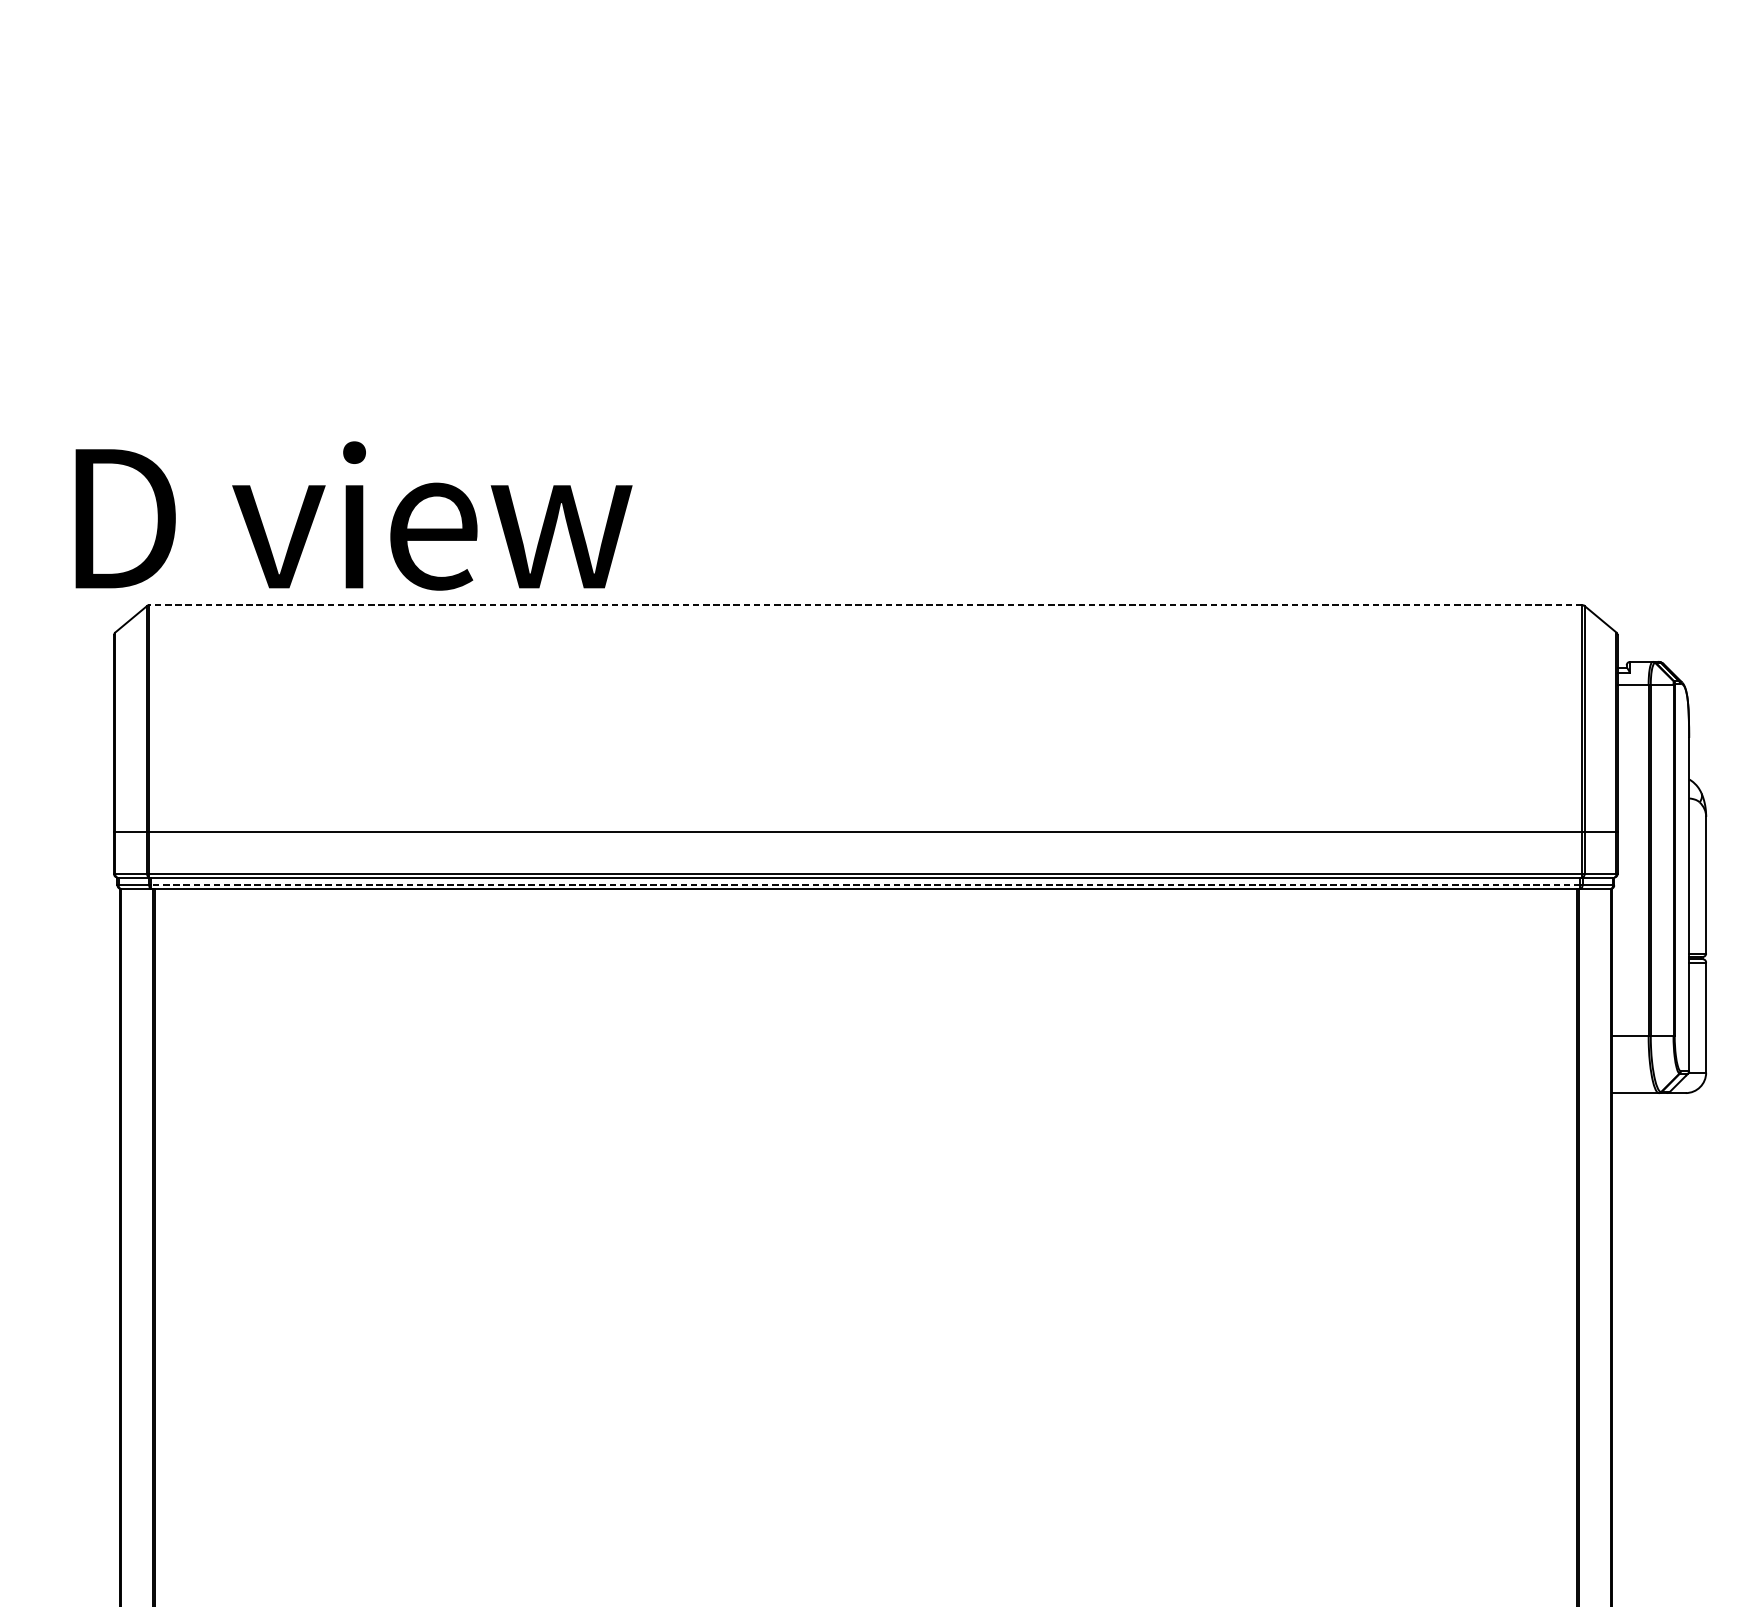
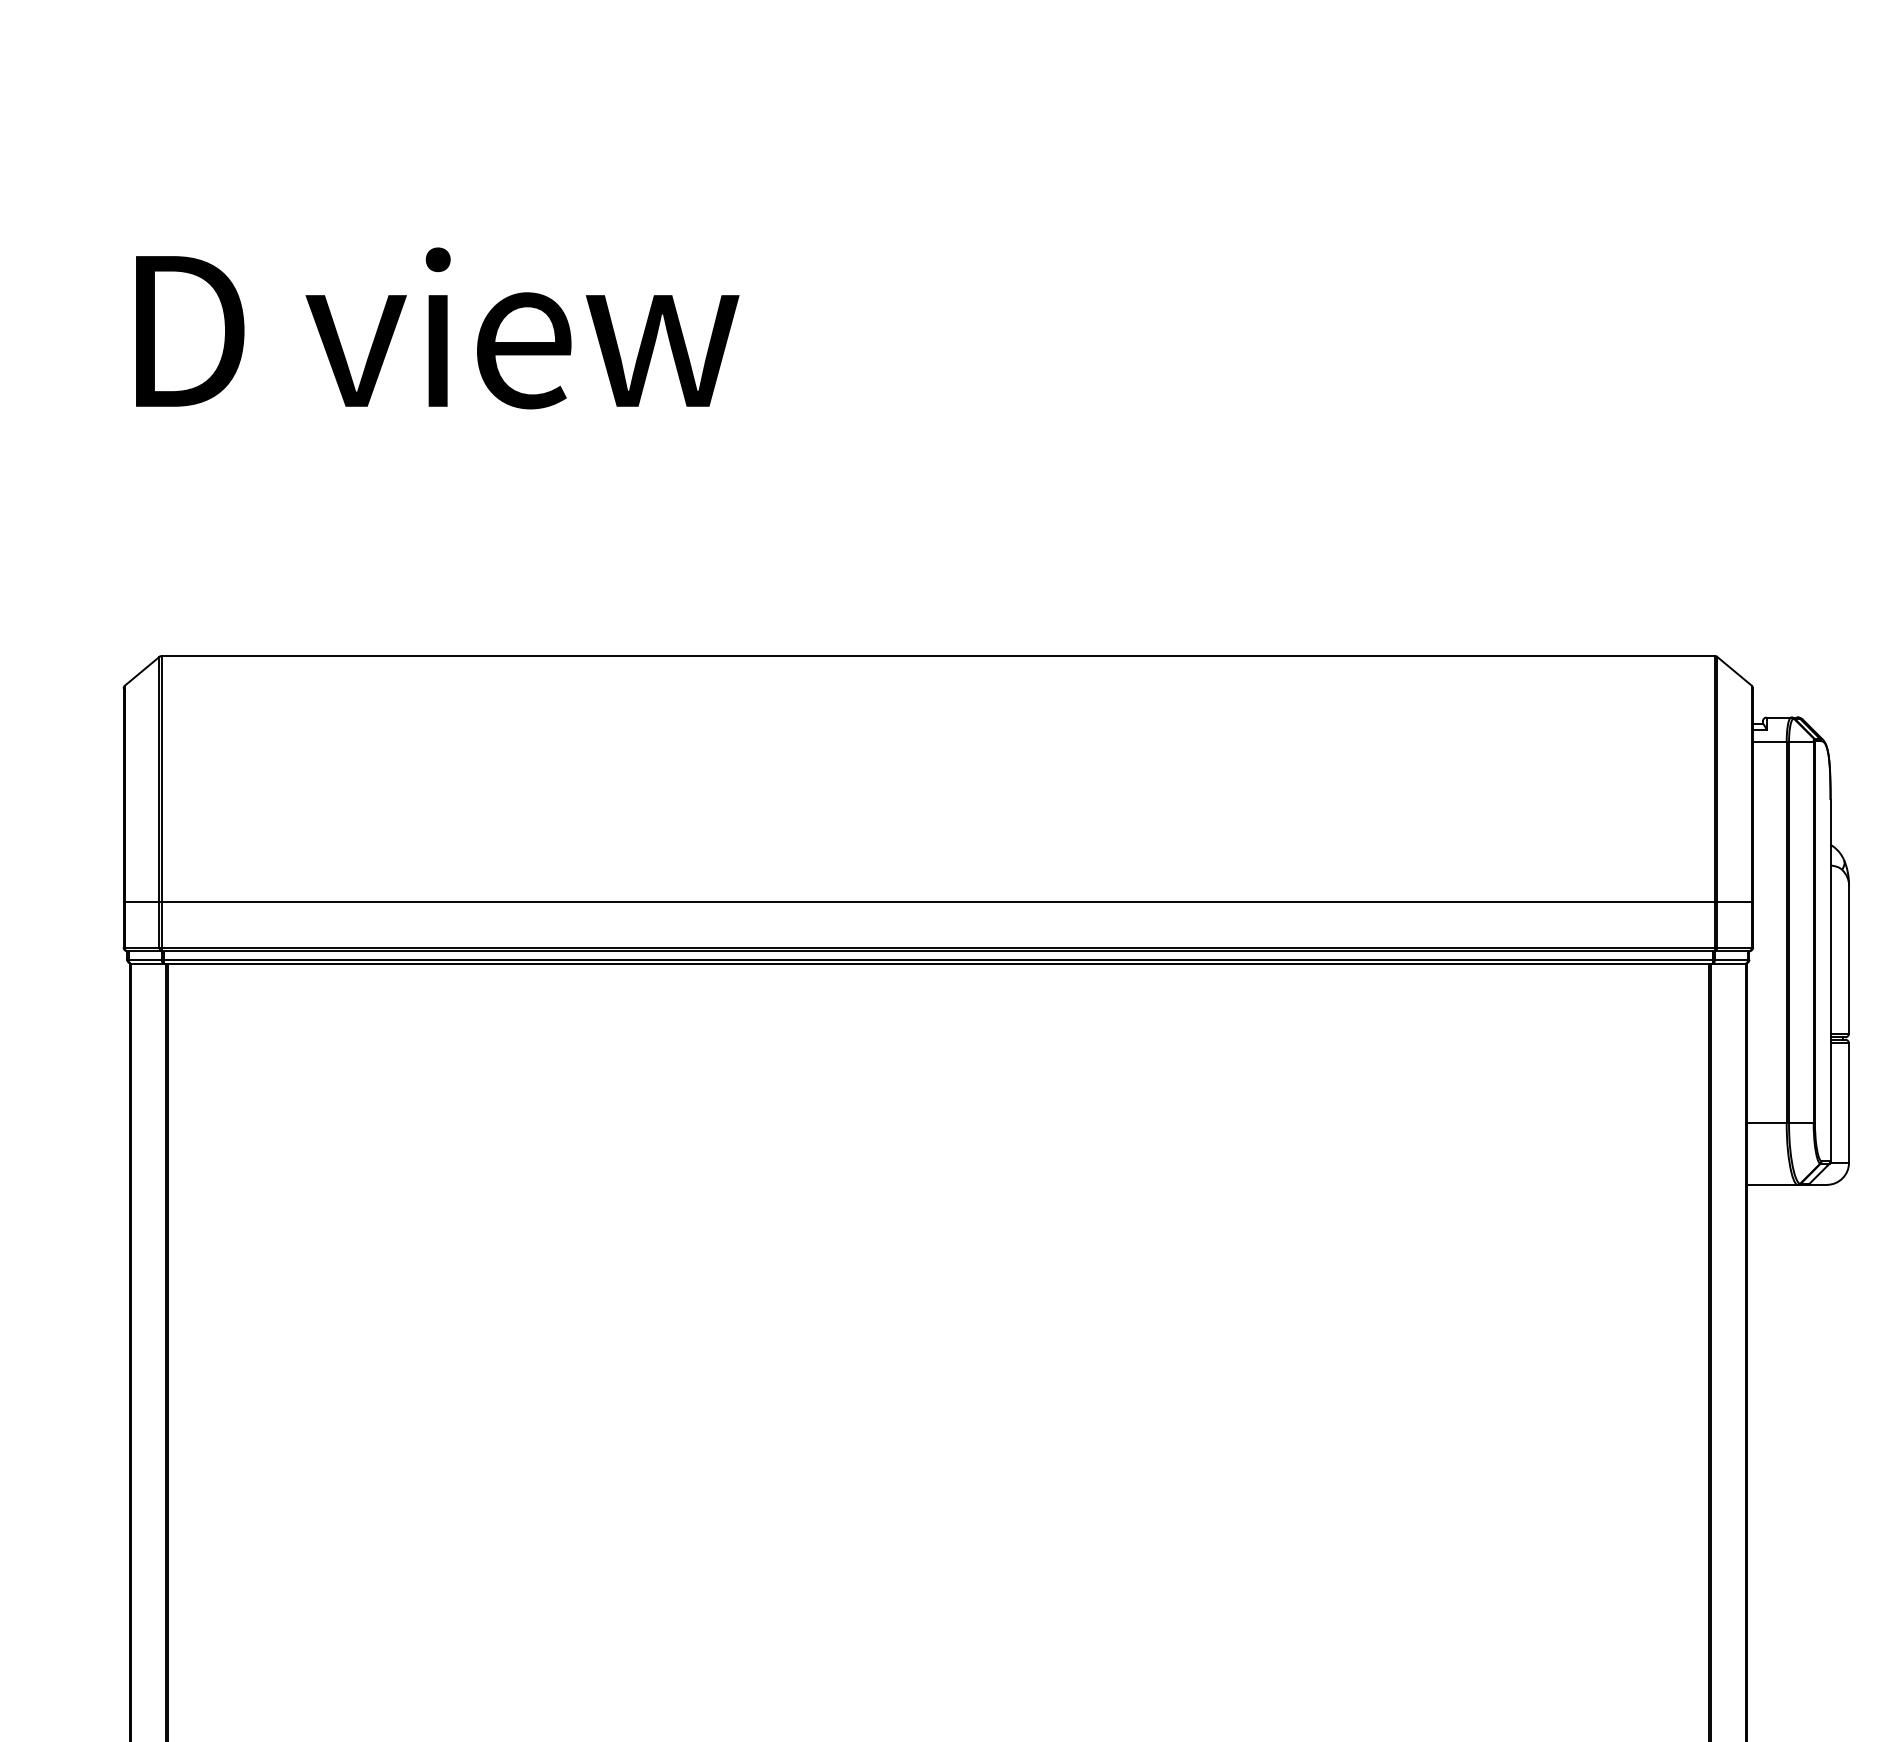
text: (353, 516) -> (437, 328), moved
line: (866, 605) -> (938, 656), dashed -> solid
line: (865, 885) -> (937, 959), dashed -> solid

